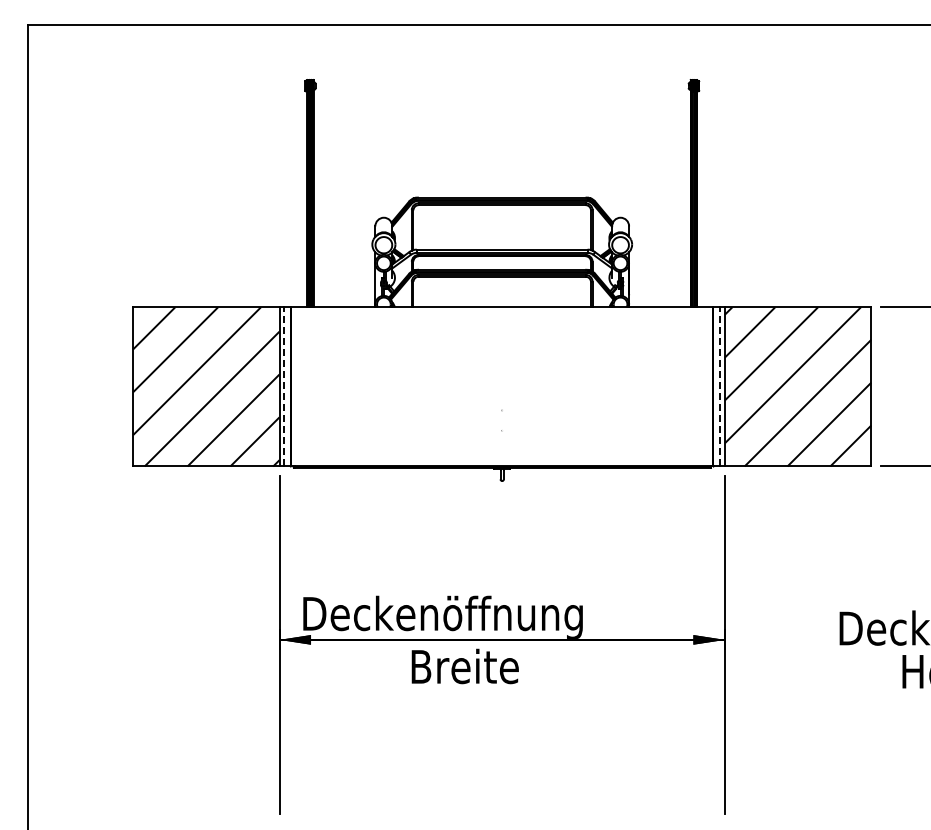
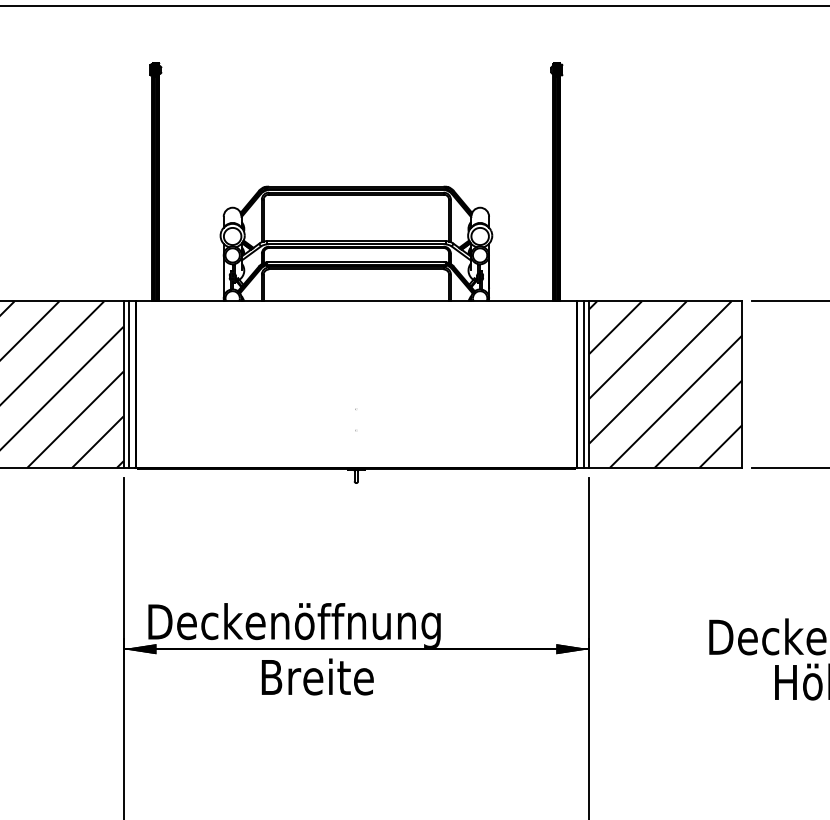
line: (284, 386) -> (128, 384), dashed -> solid
line: (720, 386) -> (584, 384), dashed -> solid

